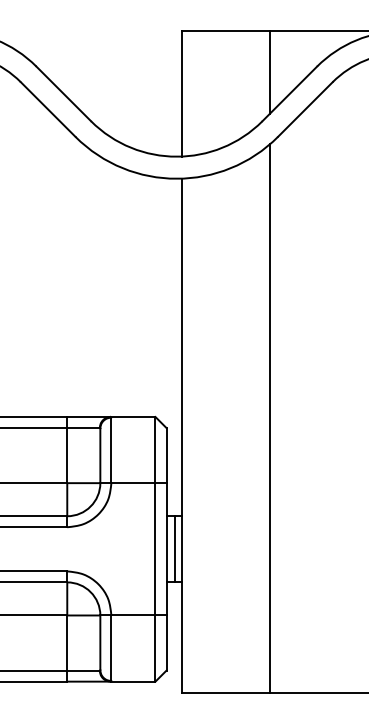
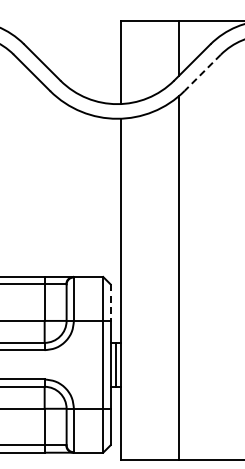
line: (304, 109) -> (202, 72), solid -> dashed
line: (166, 456) -> (110, 303), solid -> dashed

